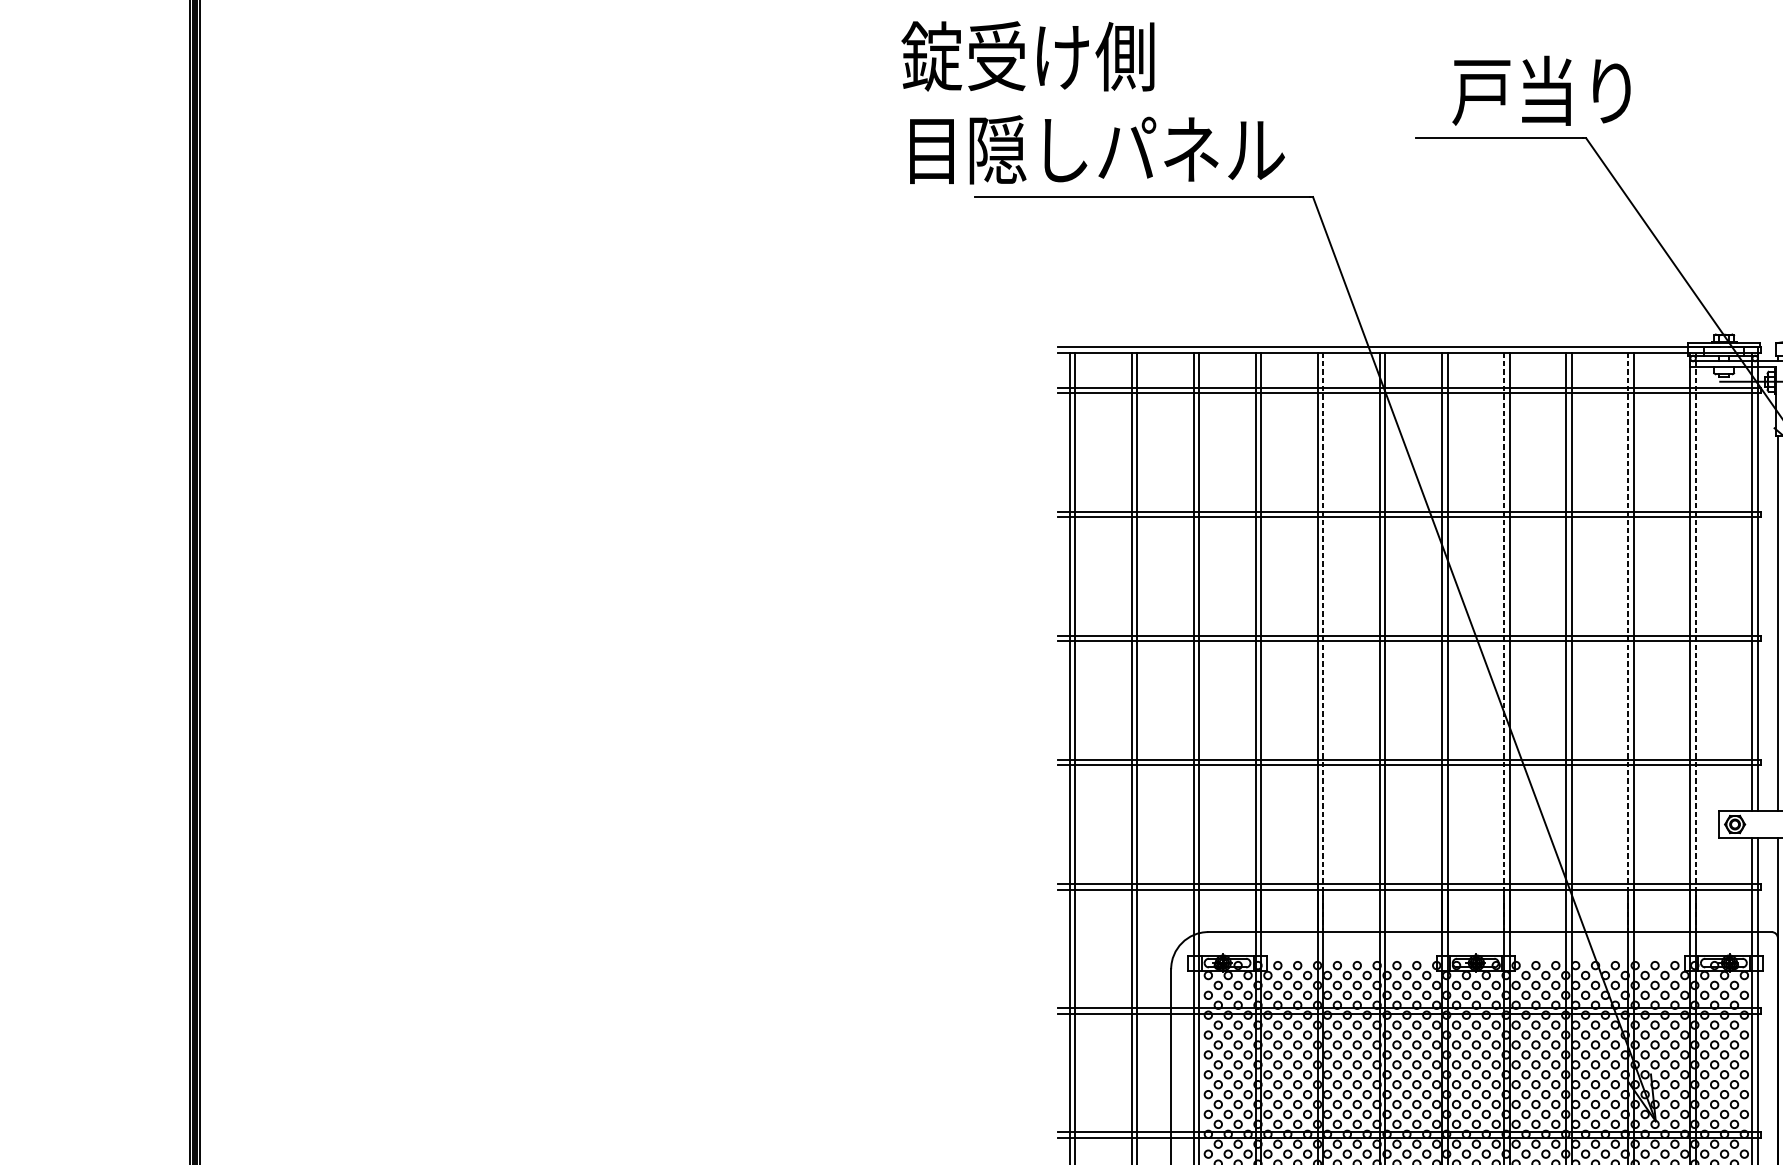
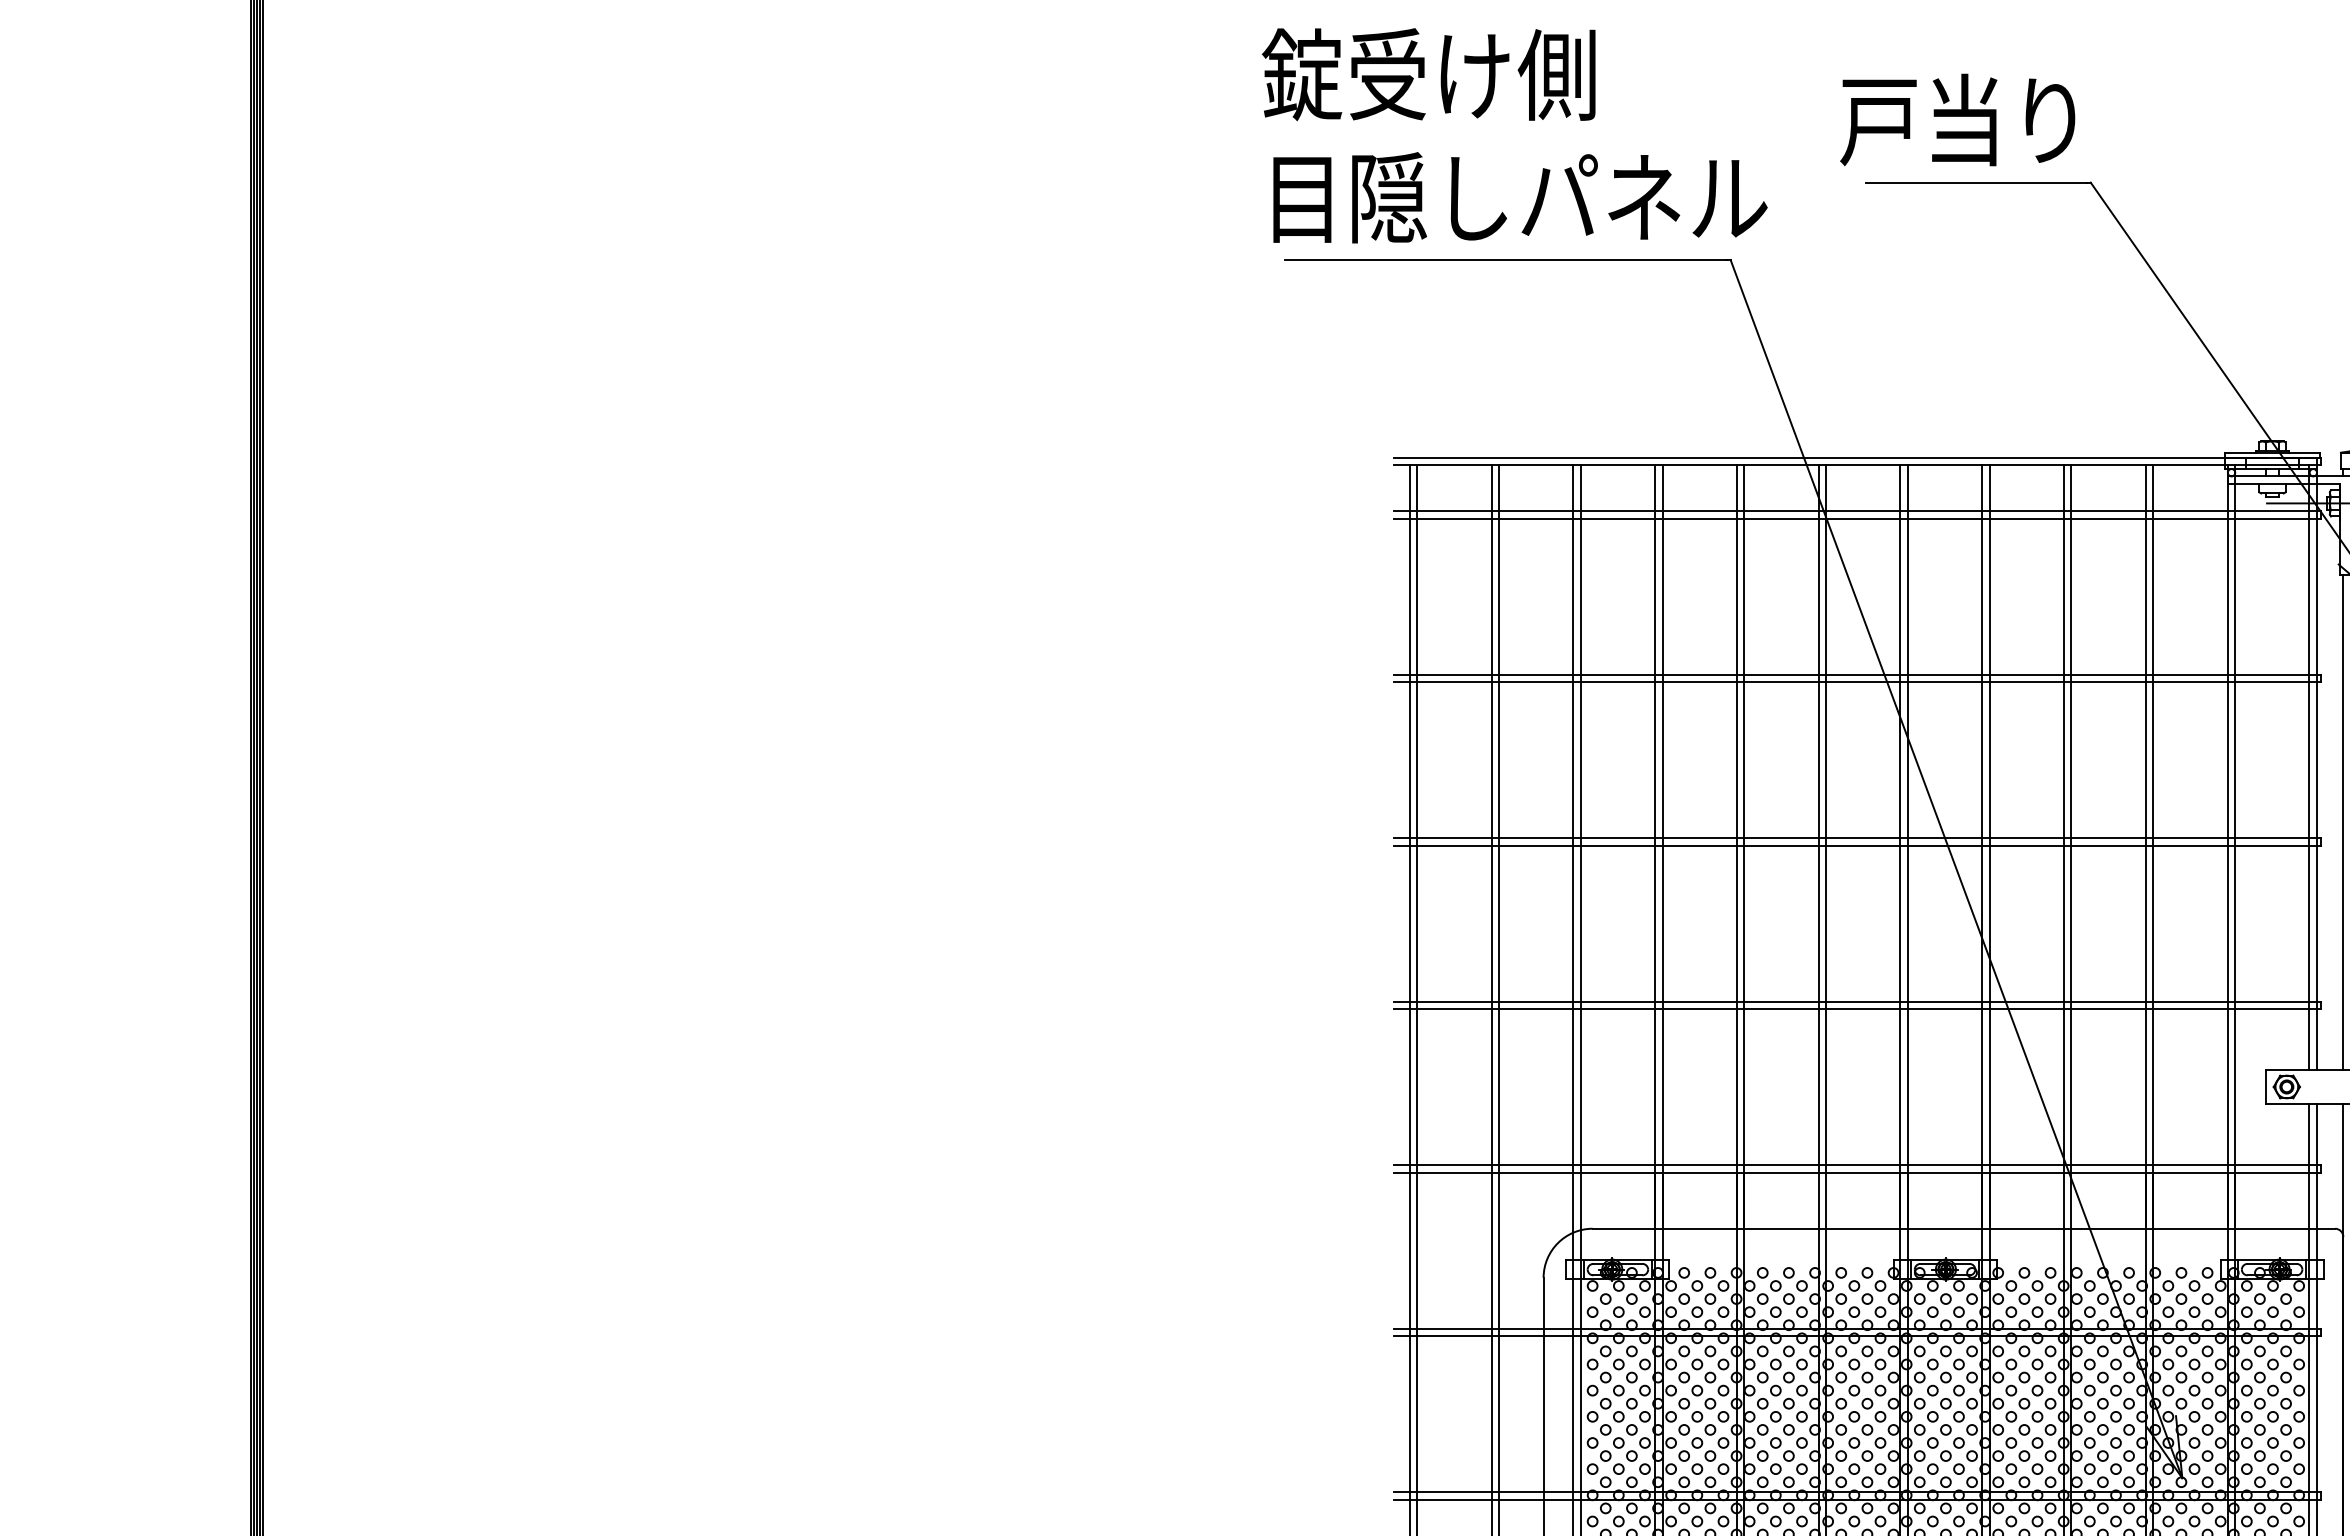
text: (1541, 90) -> (1957, 119), moved
text: (1092, 102) -> (1514, 135), moved
line: (1323, 641) -> (1744, 845), dashed -> solid
line: (1504, 641) -> (1982, 845), dashed -> solid
line: (1627, 641) -> (2145, 845), dashed -> solid
line: (1695, 641) -> (2234, 845), dashed -> solid

